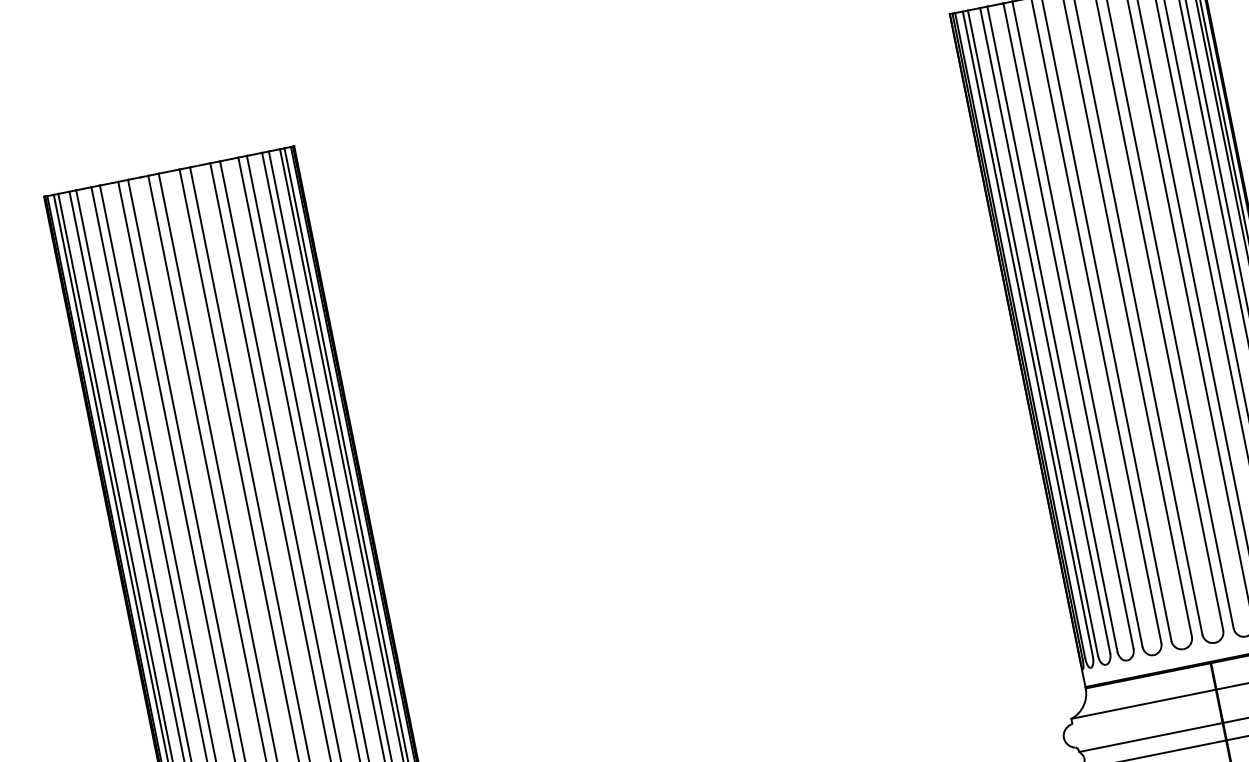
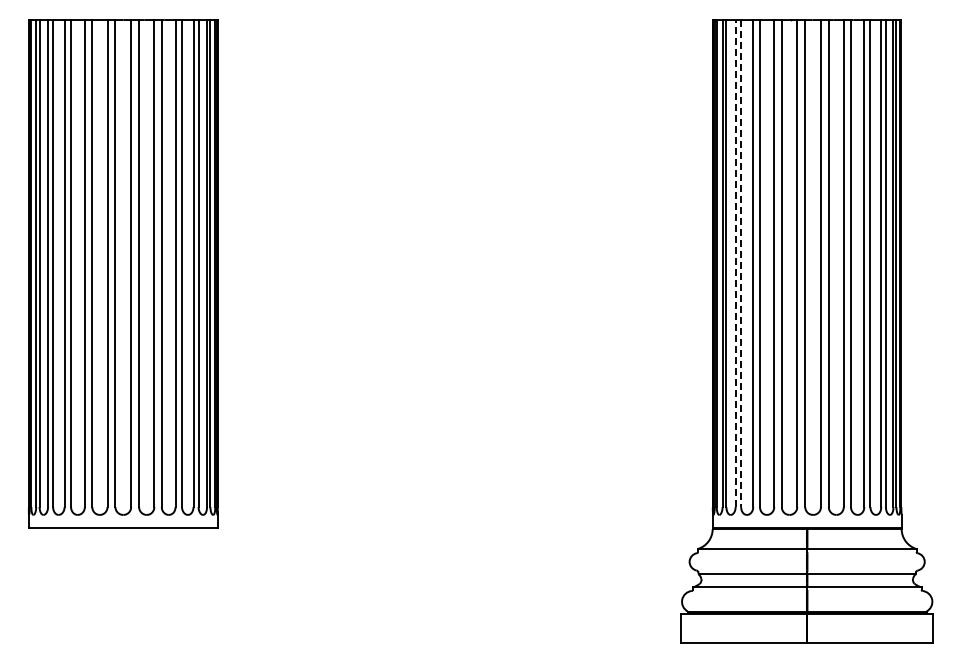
line: (1052, 328) -> (741, 263), solid -> dashed
line: (1044, 330) -> (735, 263), solid -> dashed

